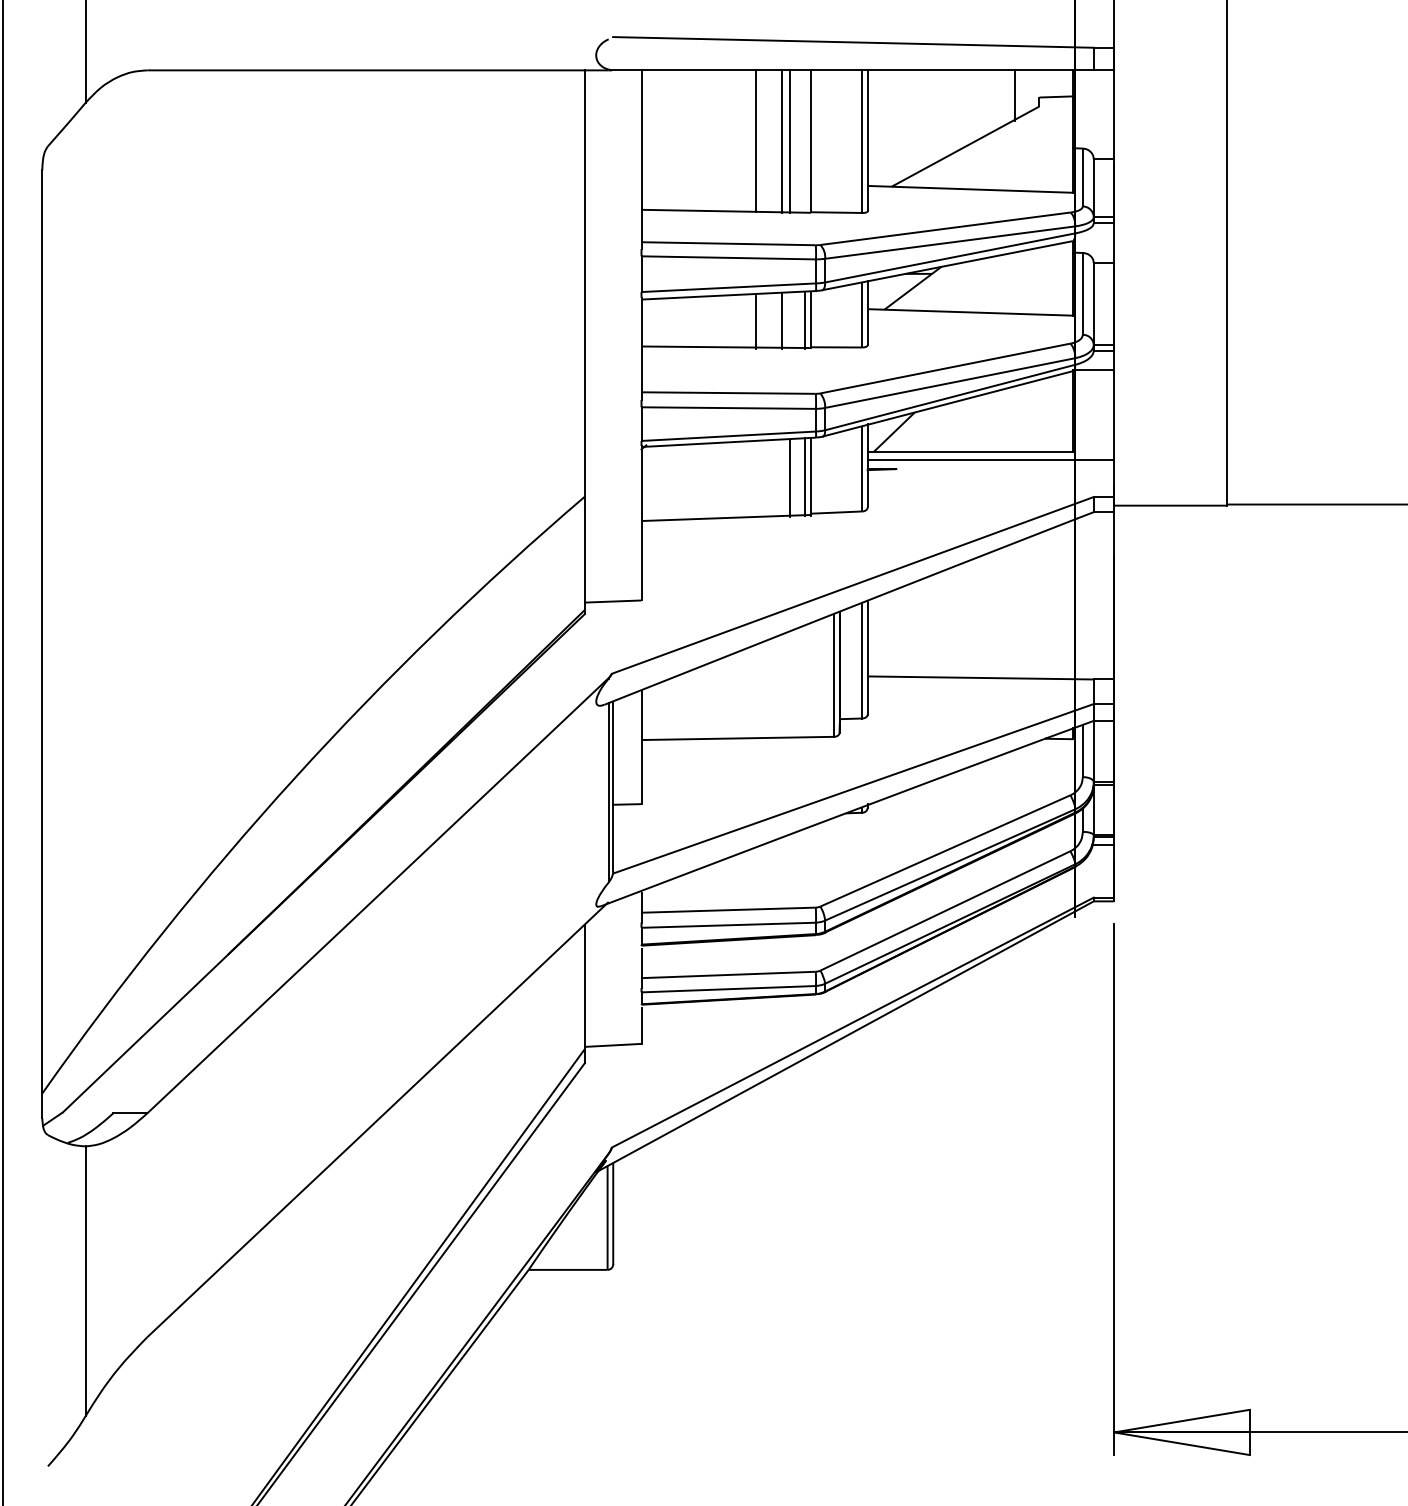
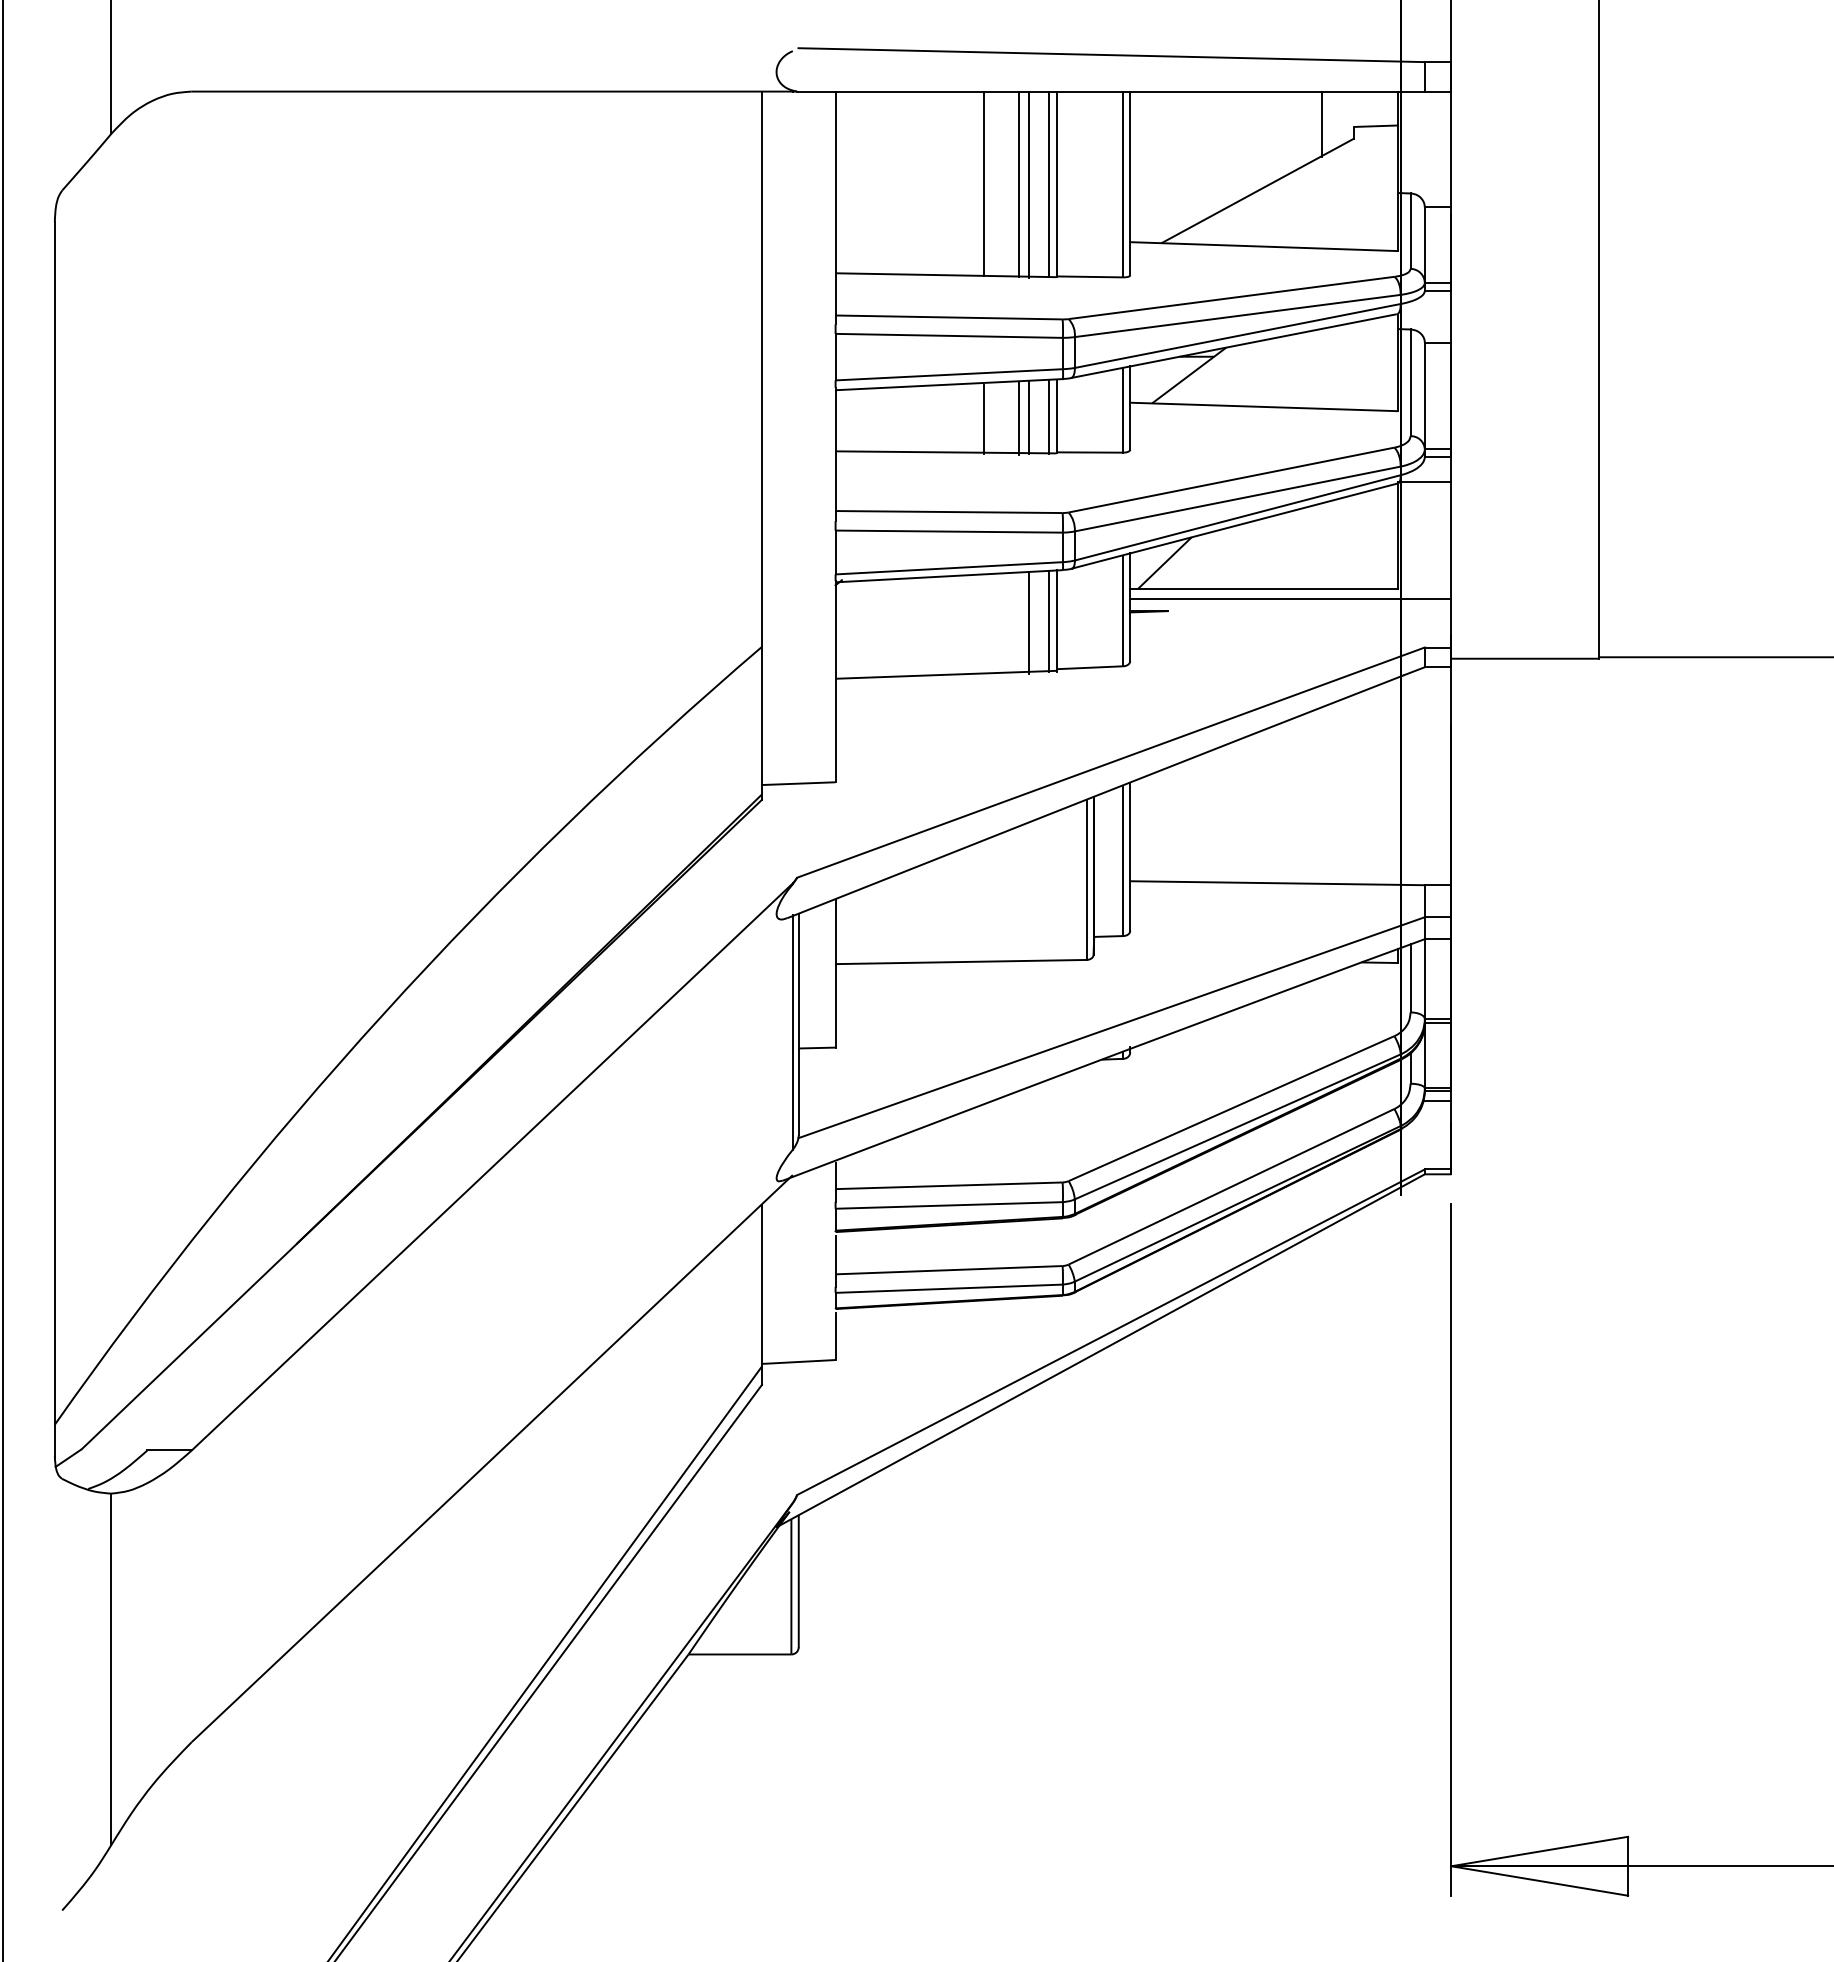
line: (804, 141) -> (1048, 184), added
line: (790, 320) -> (1029, 417), added

